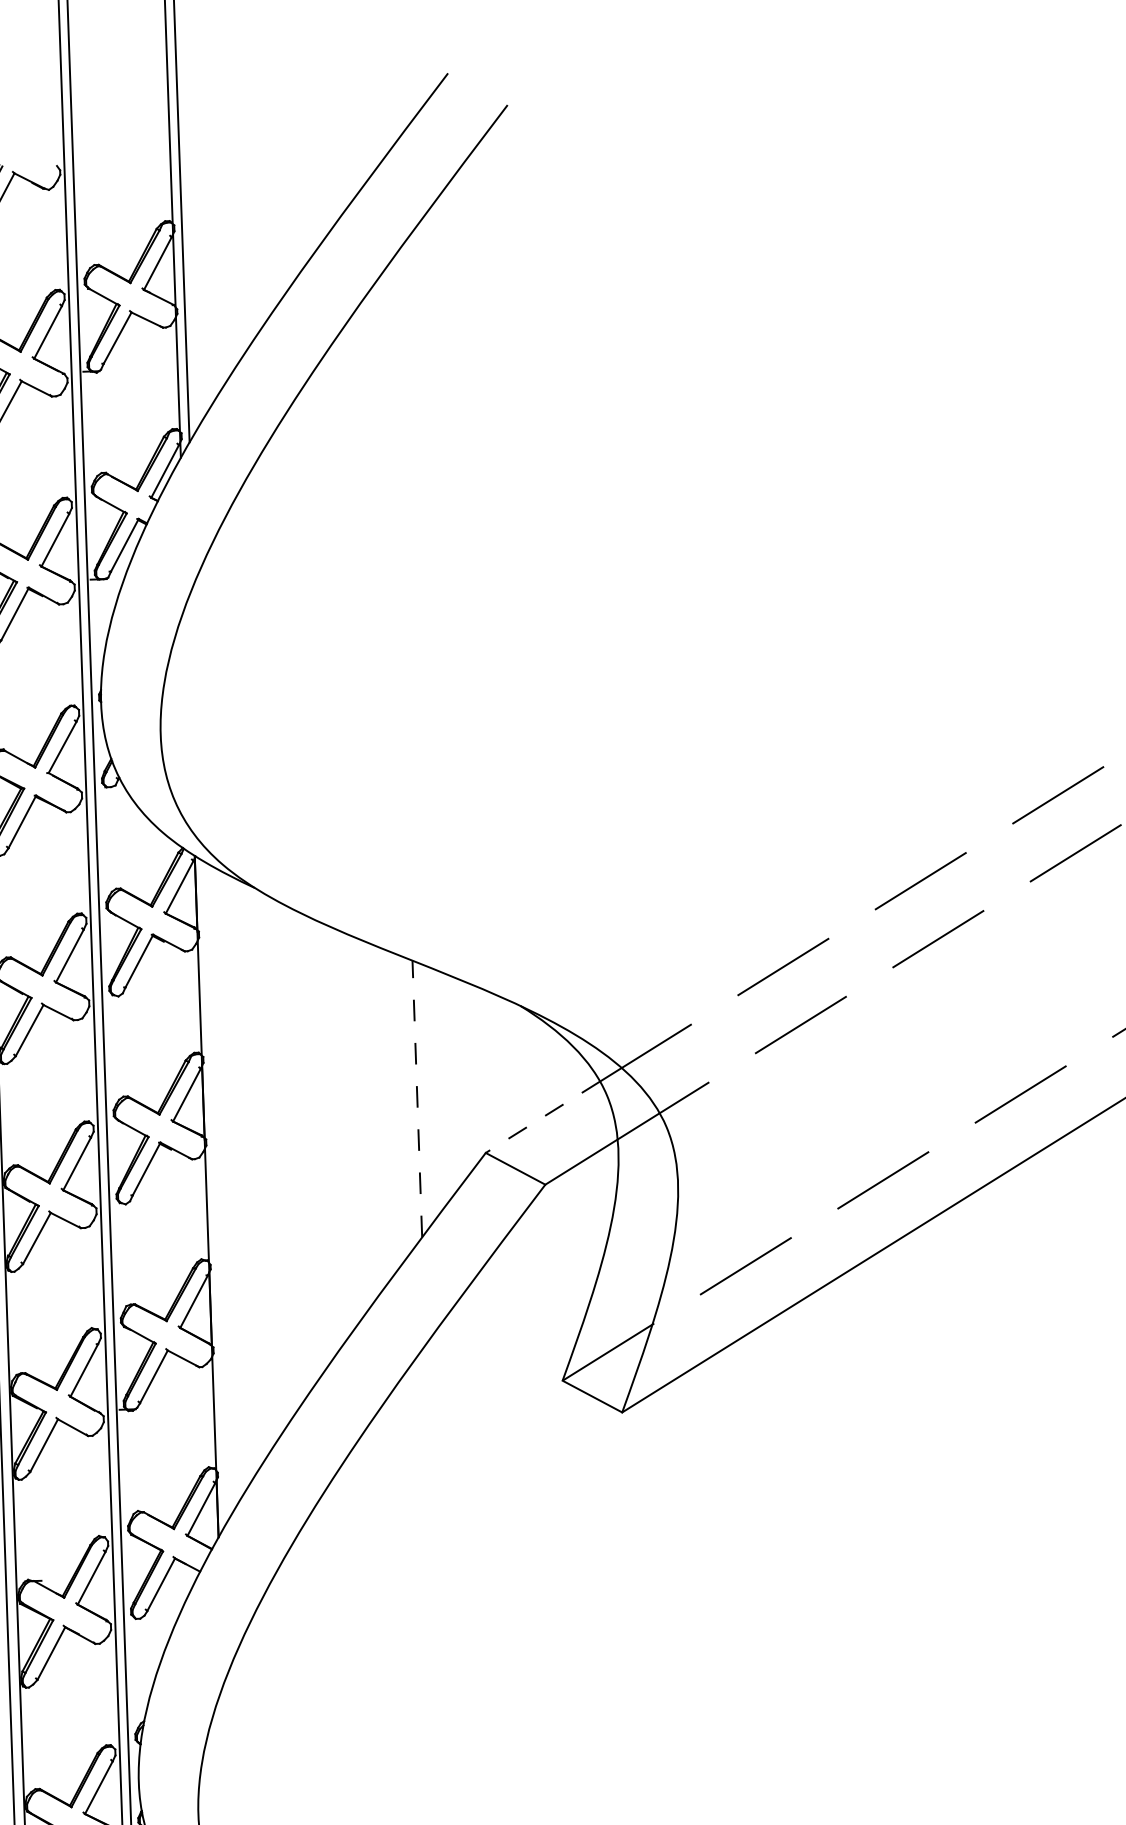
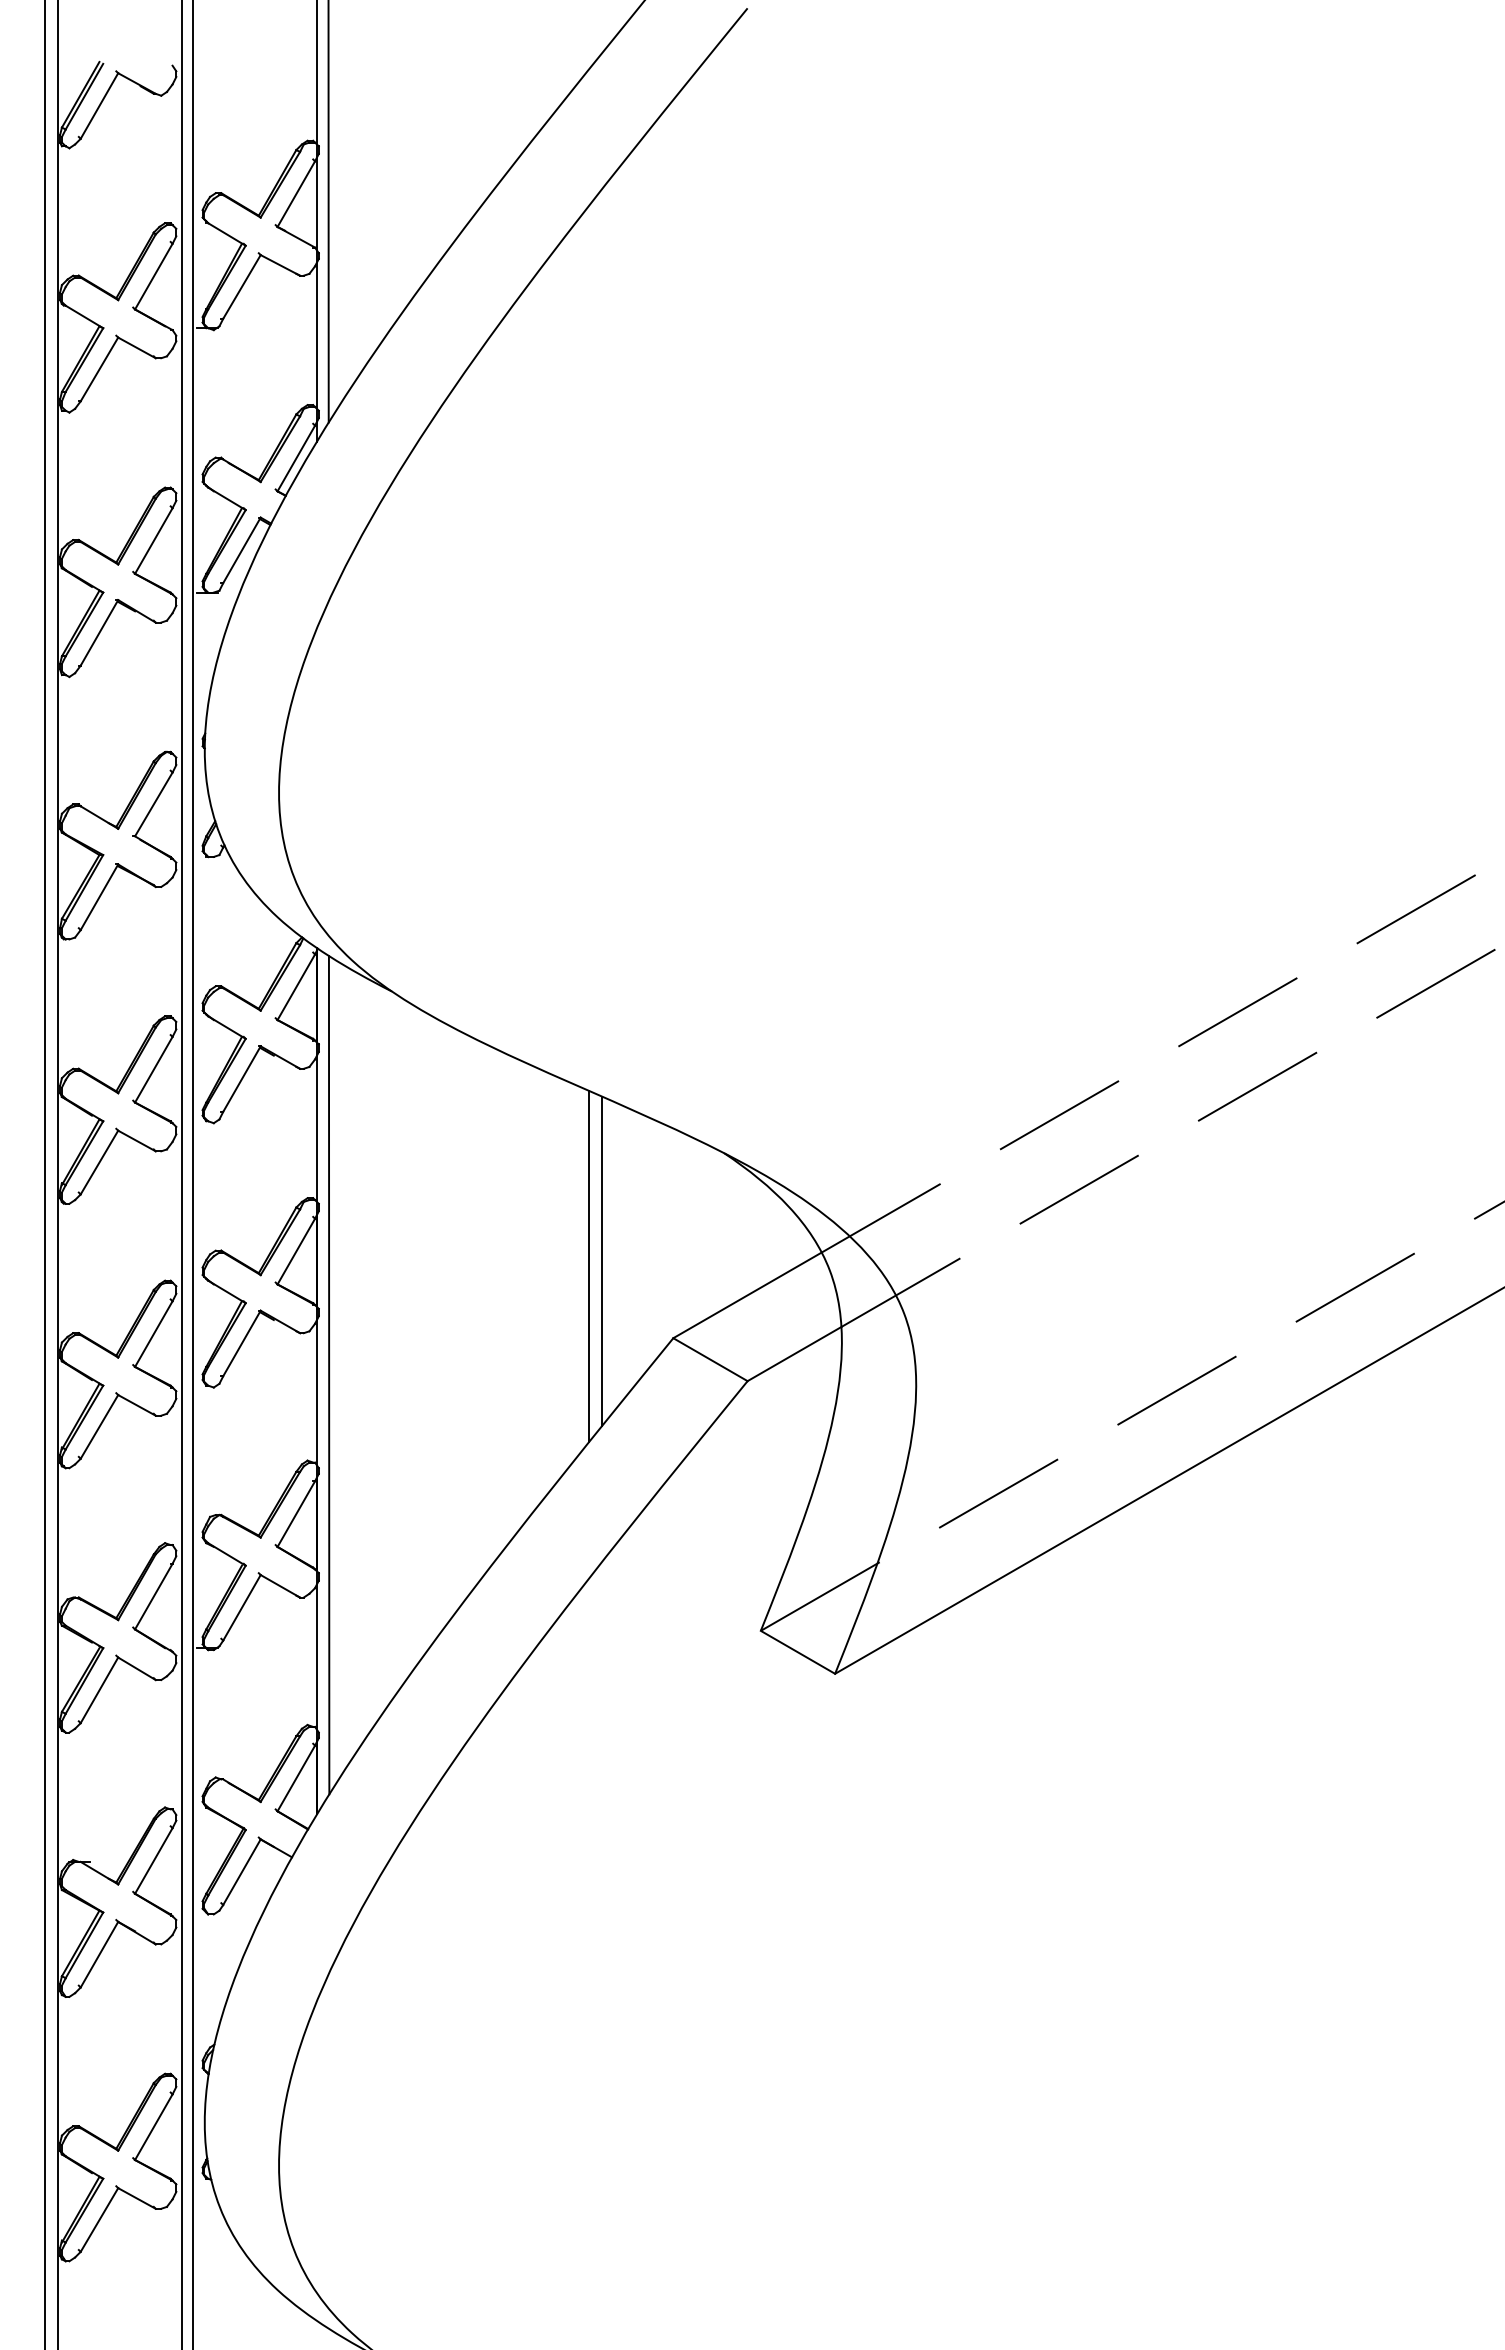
line: (427, 1094) -> (601, 1261), added
line: (417, 1098) -> (588, 1266), dashed -> solid
line: (542, 1117) -> (747, 1295), dashed -> solid
line: (215, 1191) -> (328, 1375), added

